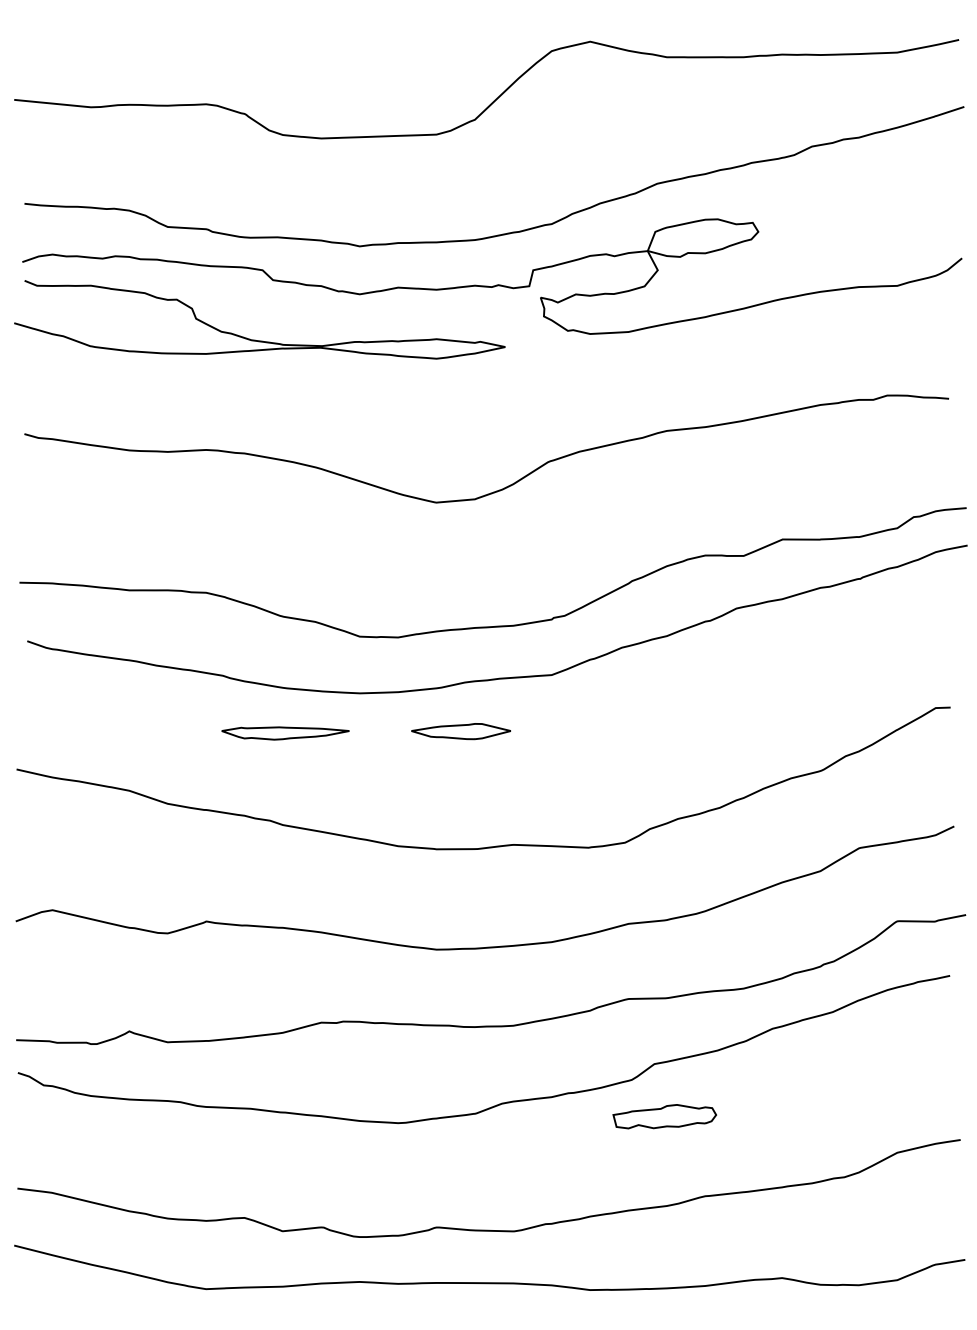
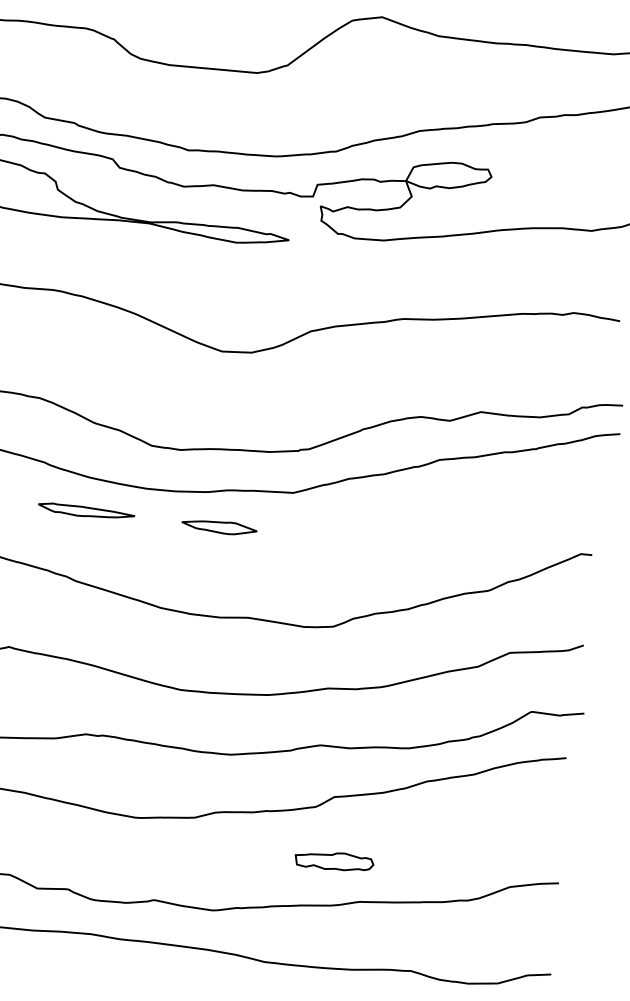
part: (664, 1116) -> (334, 861), moved

